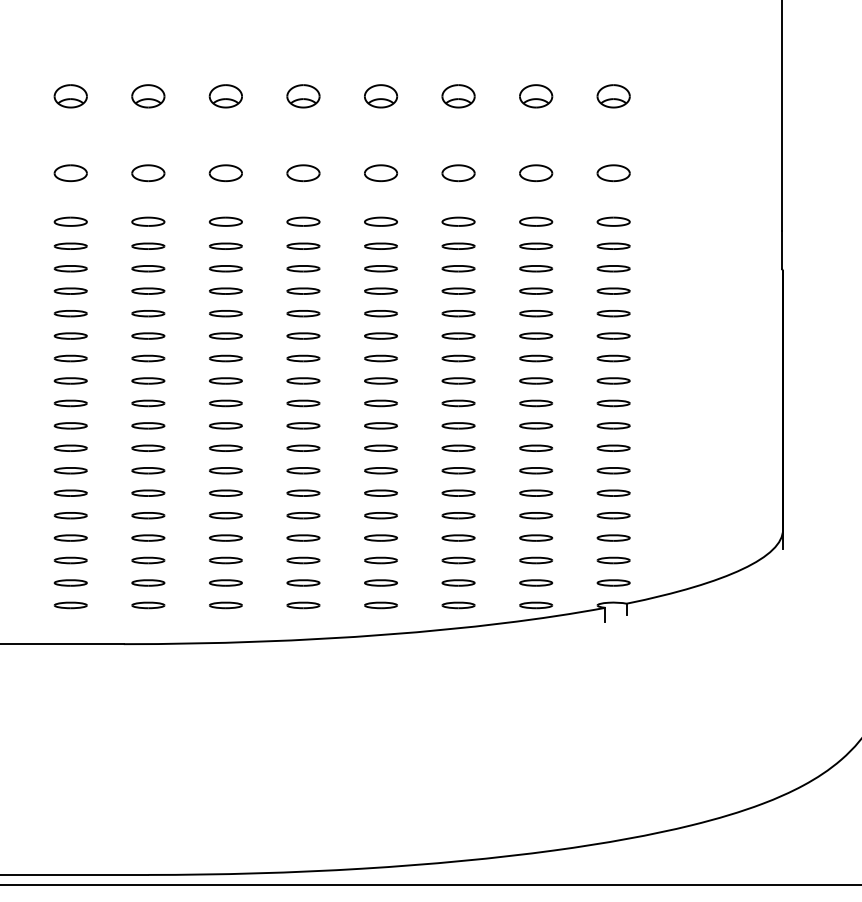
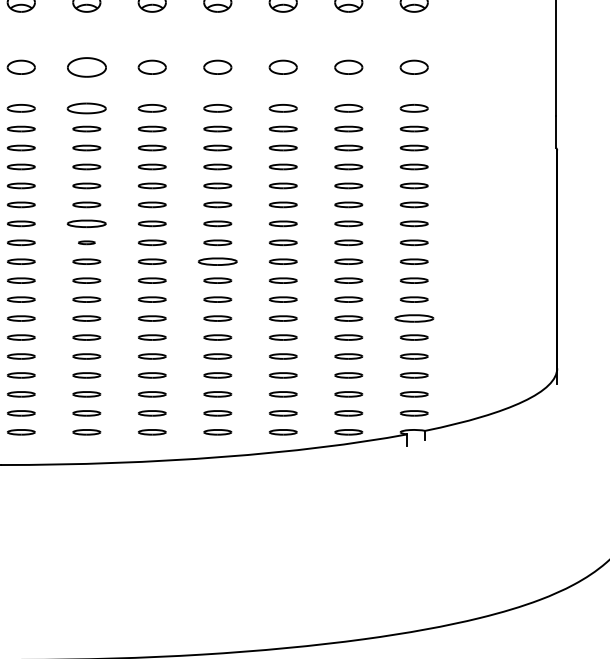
part: (225, 172) -> (86, 66), size x1.4
part: (225, 221) -> (86, 108), size x1.4
part: (225, 358) -> (86, 223), size x1.4
part: (225, 380) -> (86, 242), size x0.6
part: (380, 403) -> (217, 261), size x1.4
part: (613, 470) -> (414, 318), size x1.4

